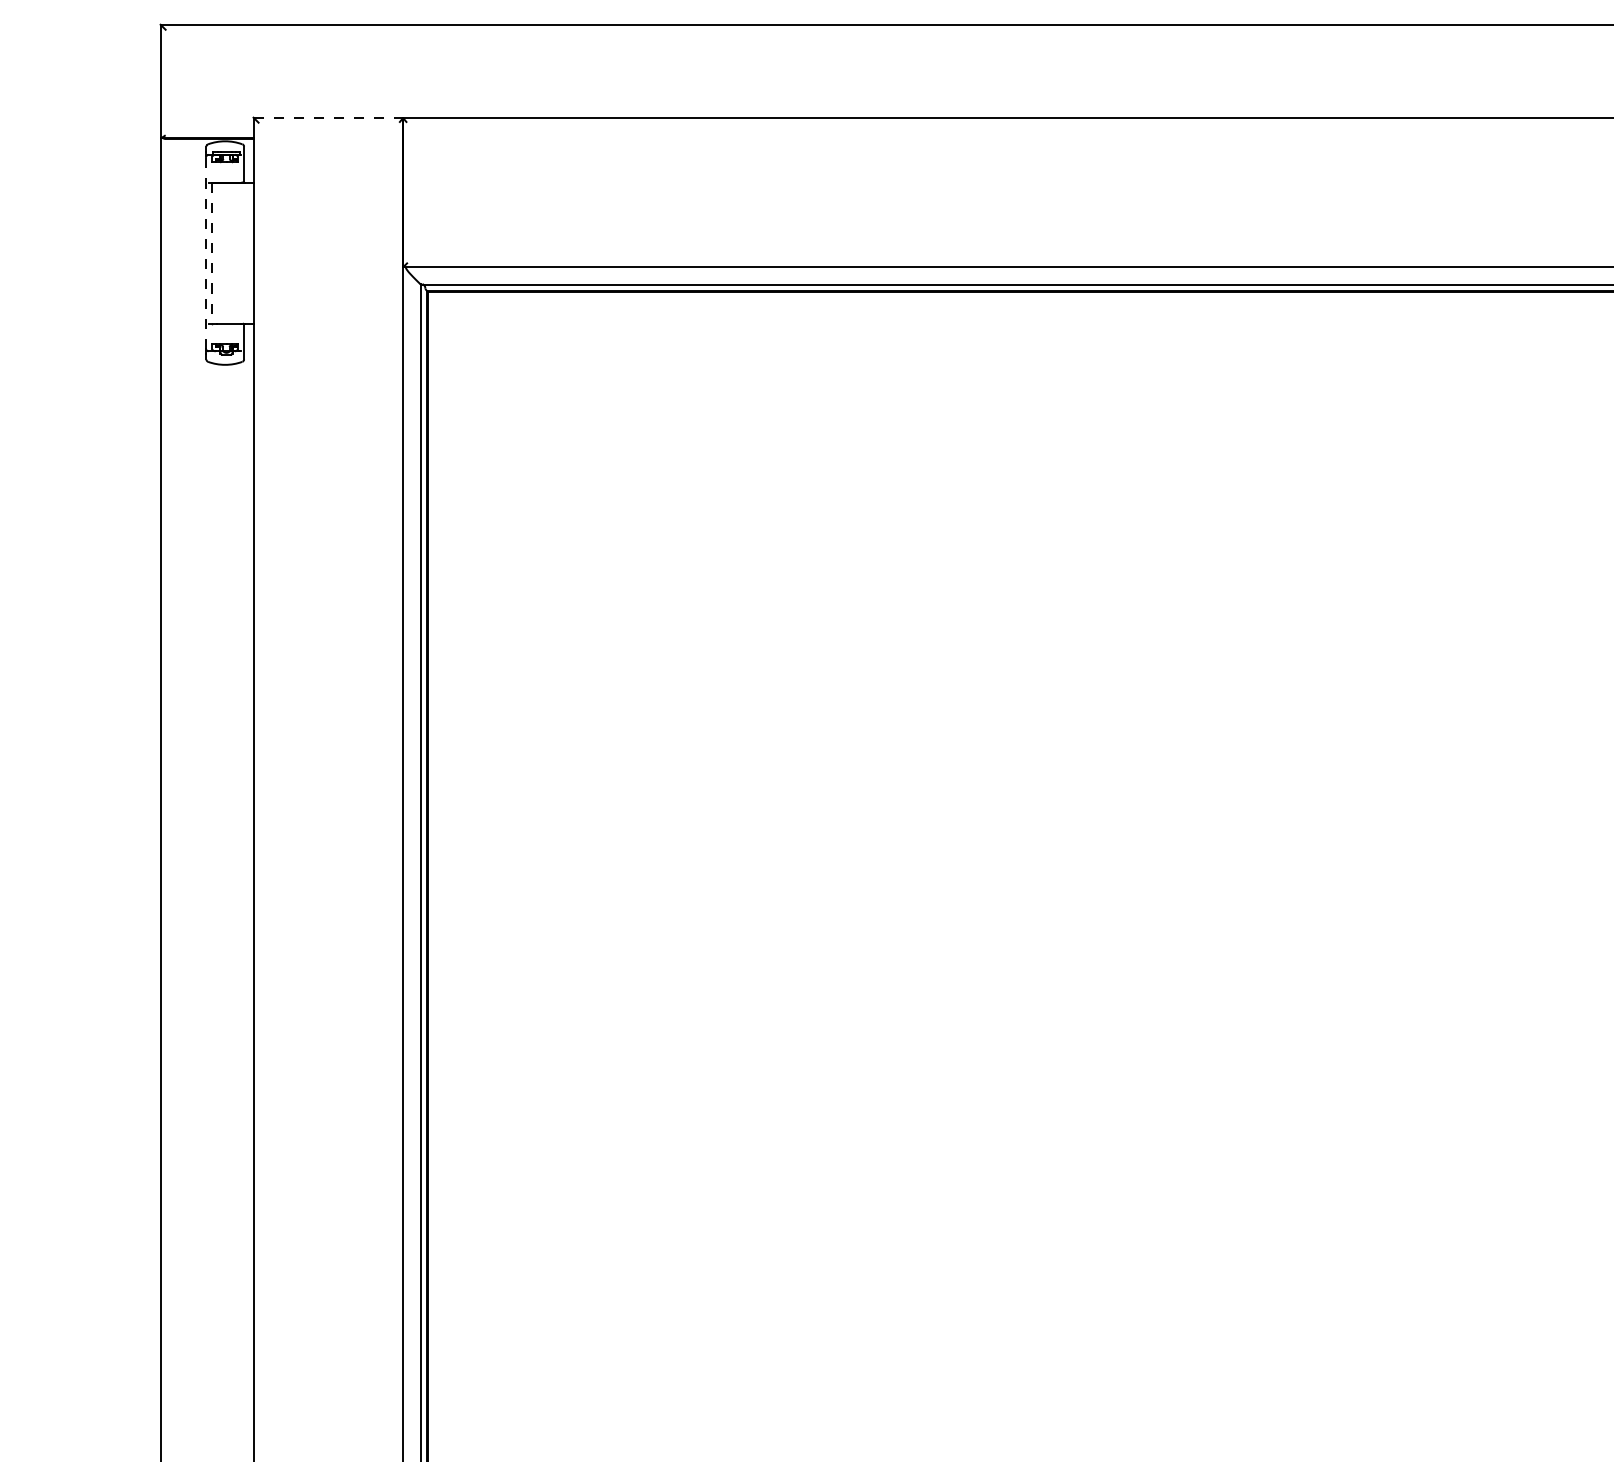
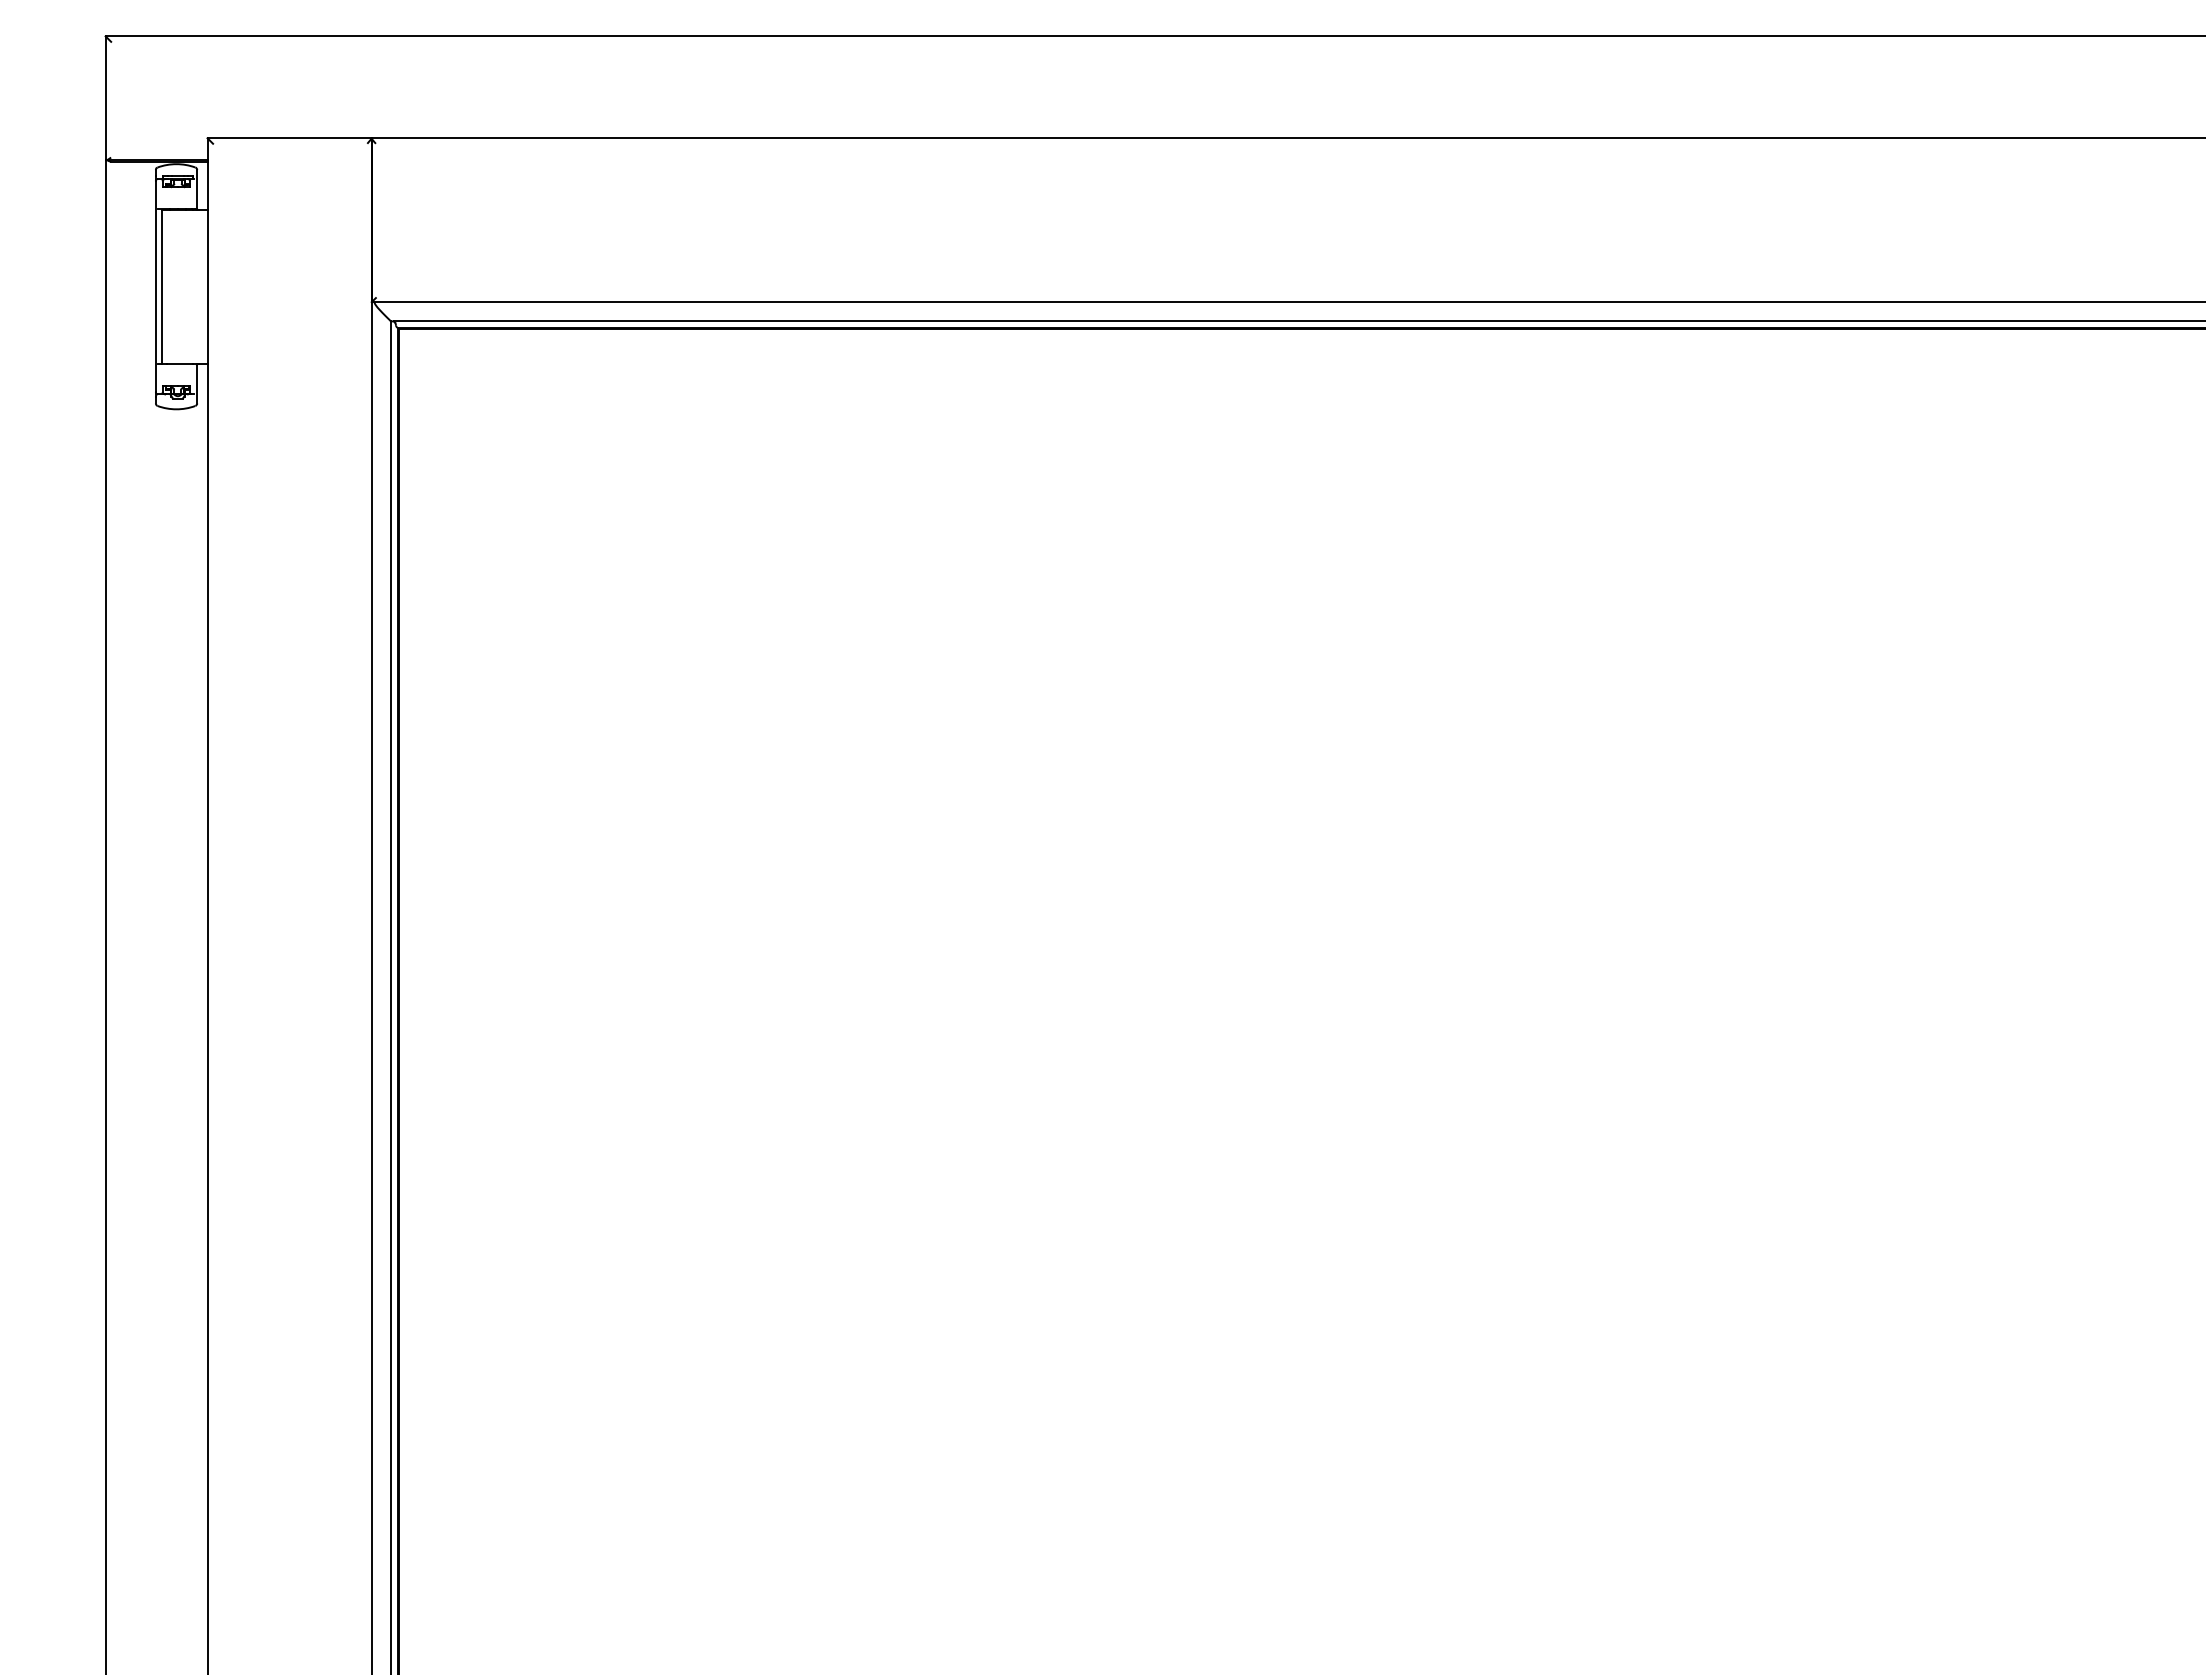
line: (328, 117) -> (289, 138), dashed -> solid
line: (206, 252) -> (155, 286), dashed -> solid
line: (212, 253) -> (162, 287), dashed -> solid

